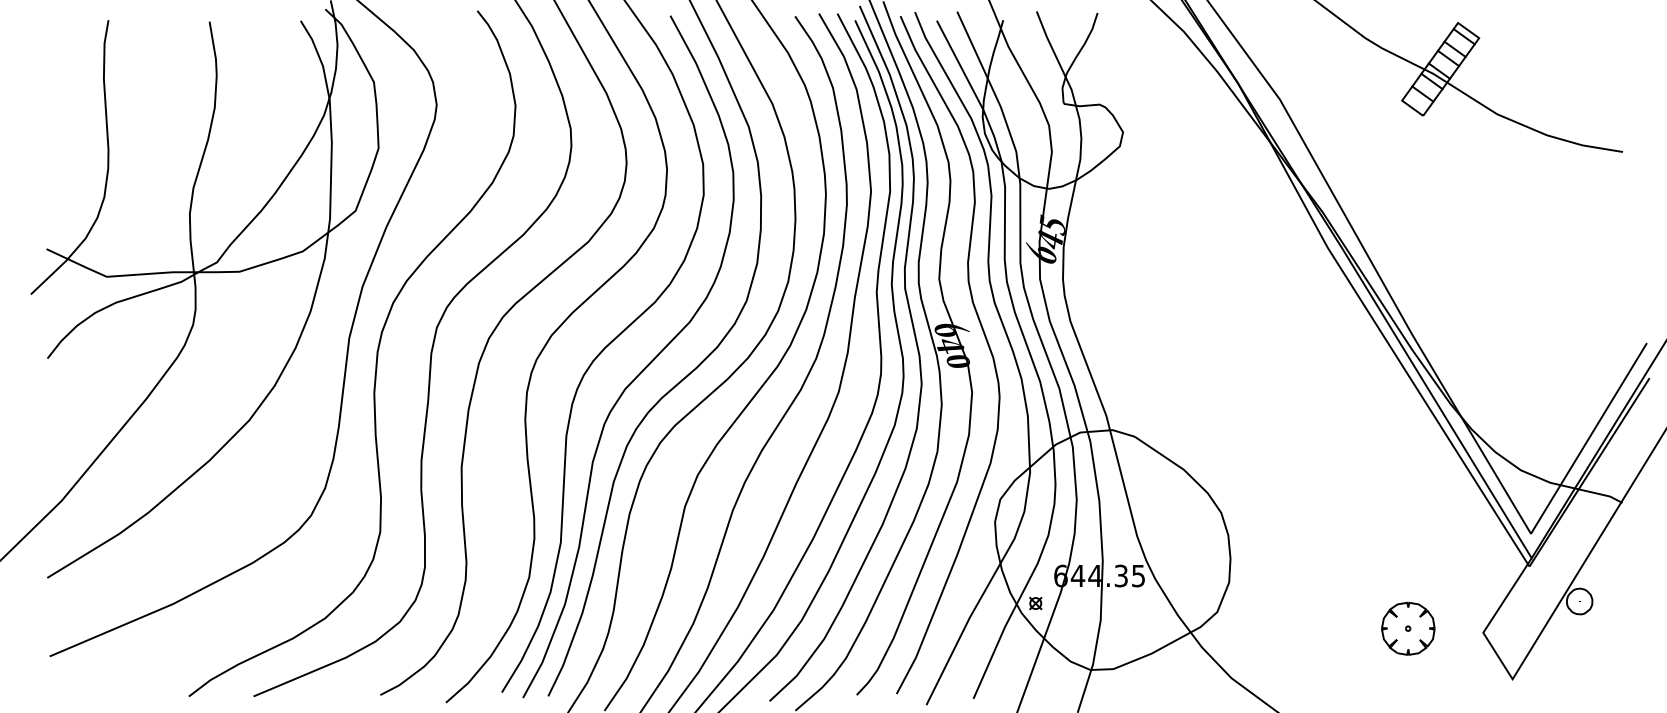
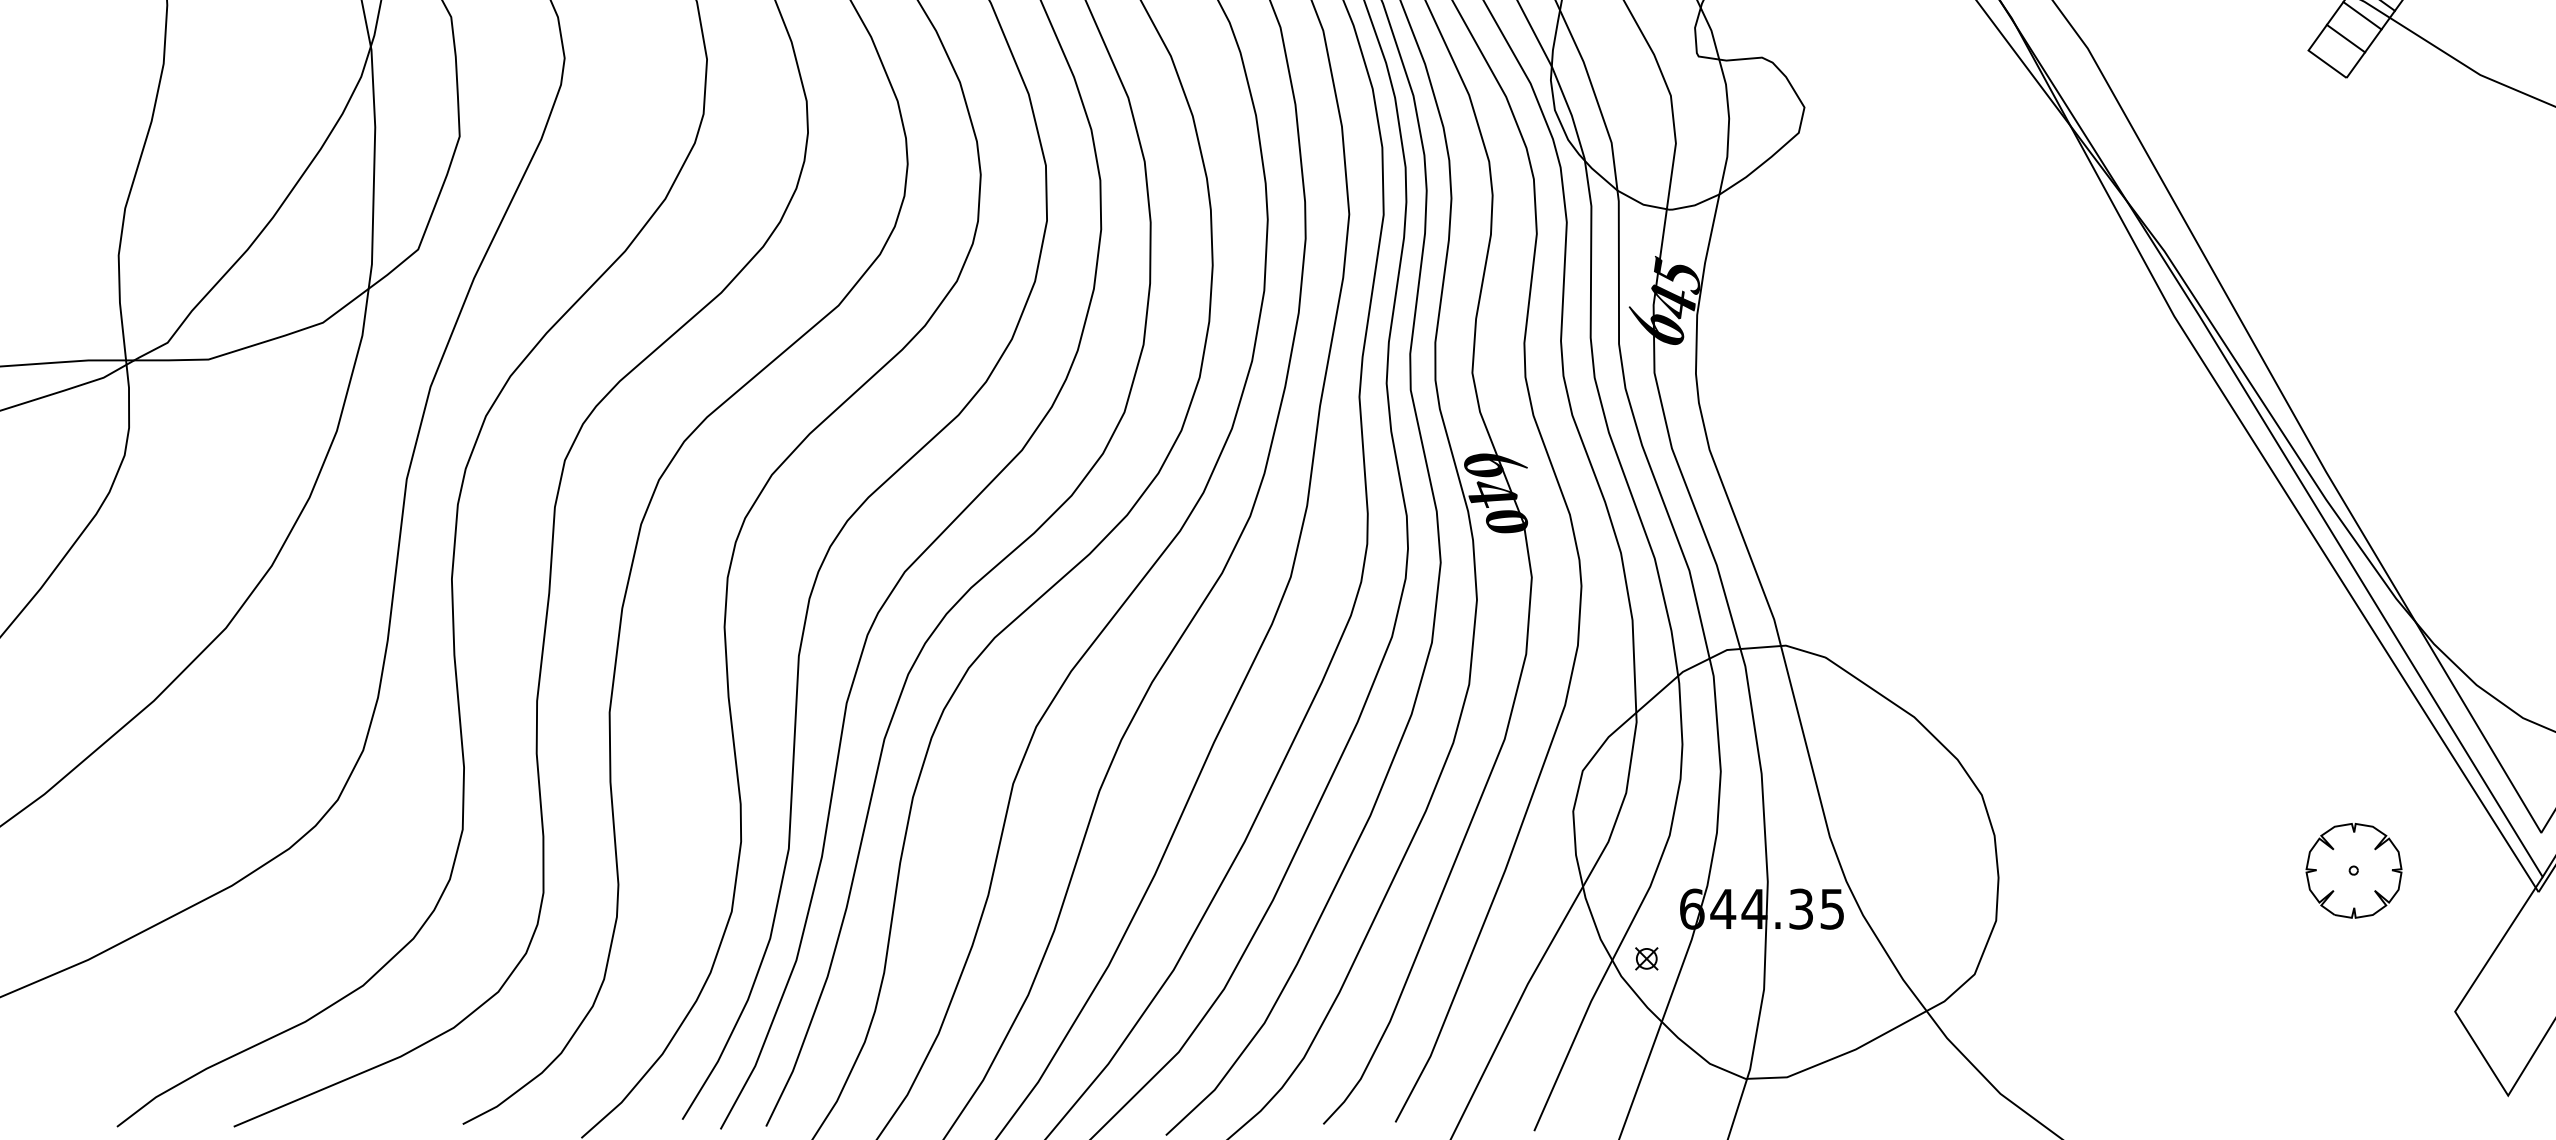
part: (1408, 628) -> (2354, 870), moved

